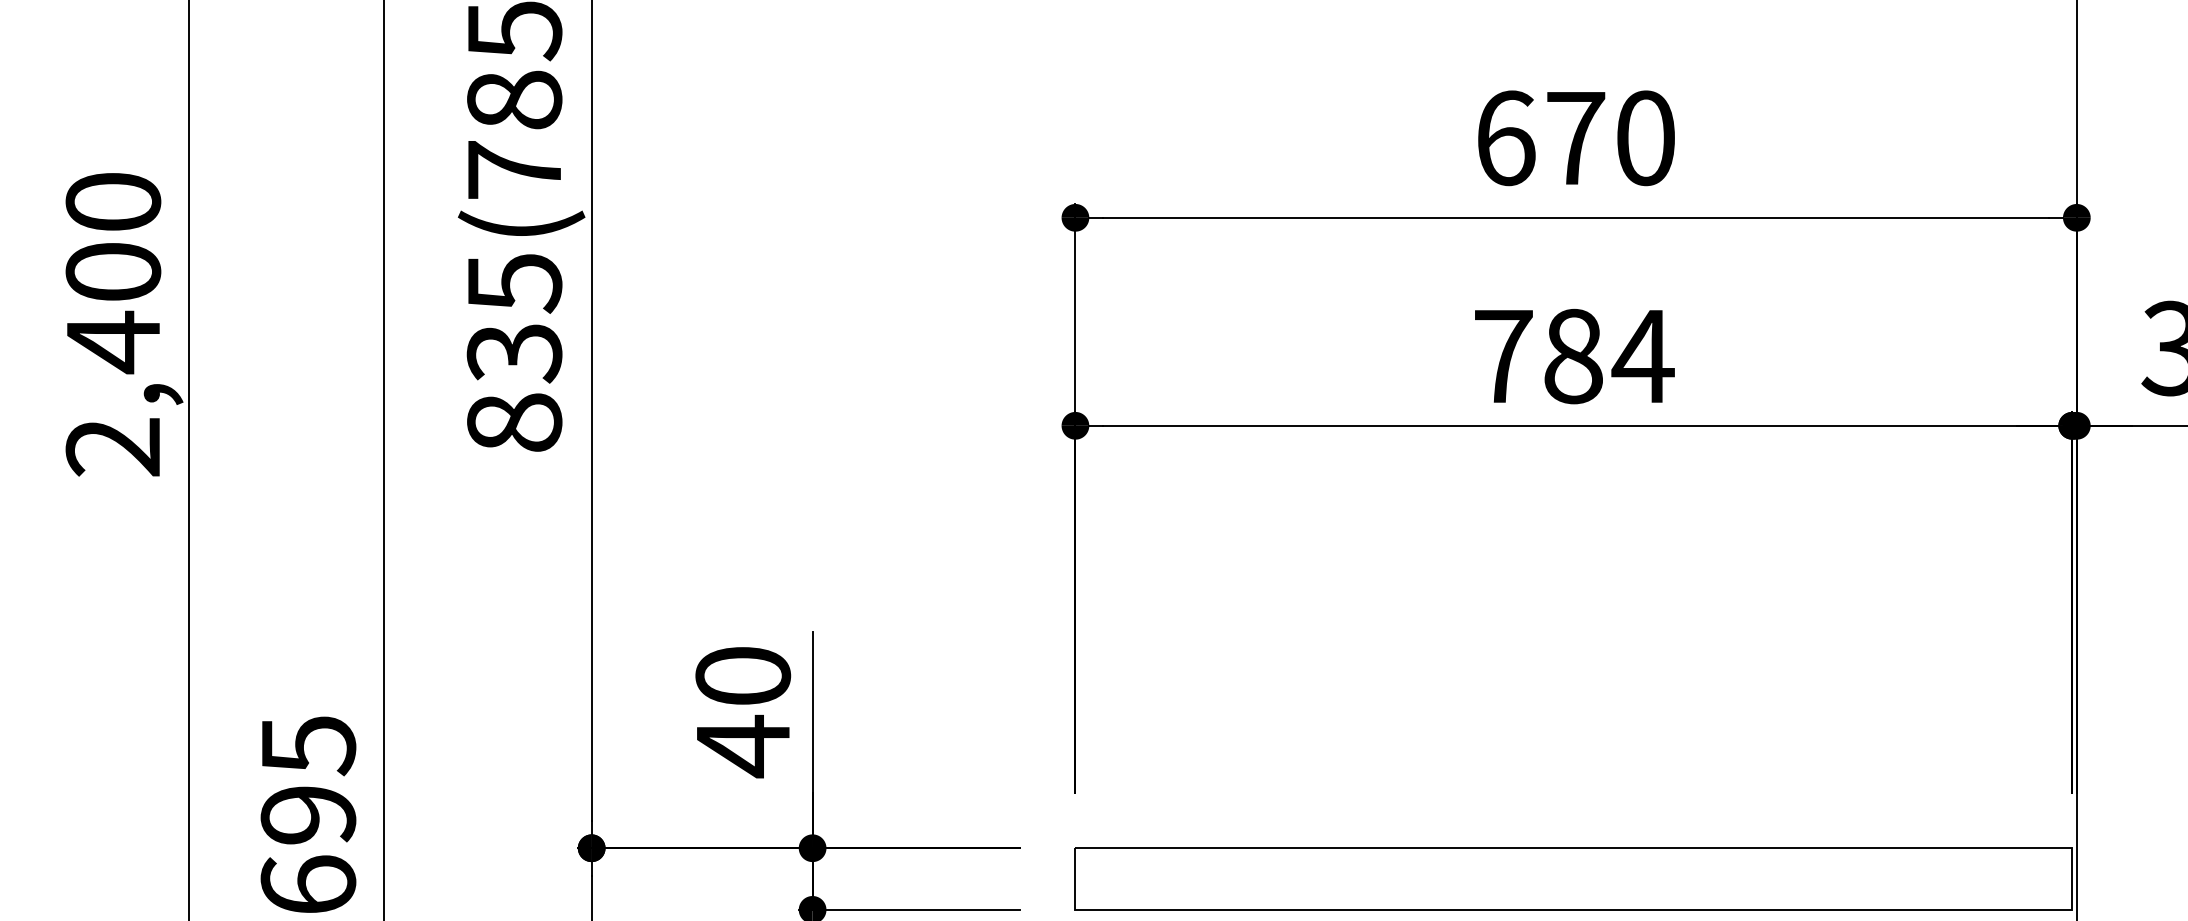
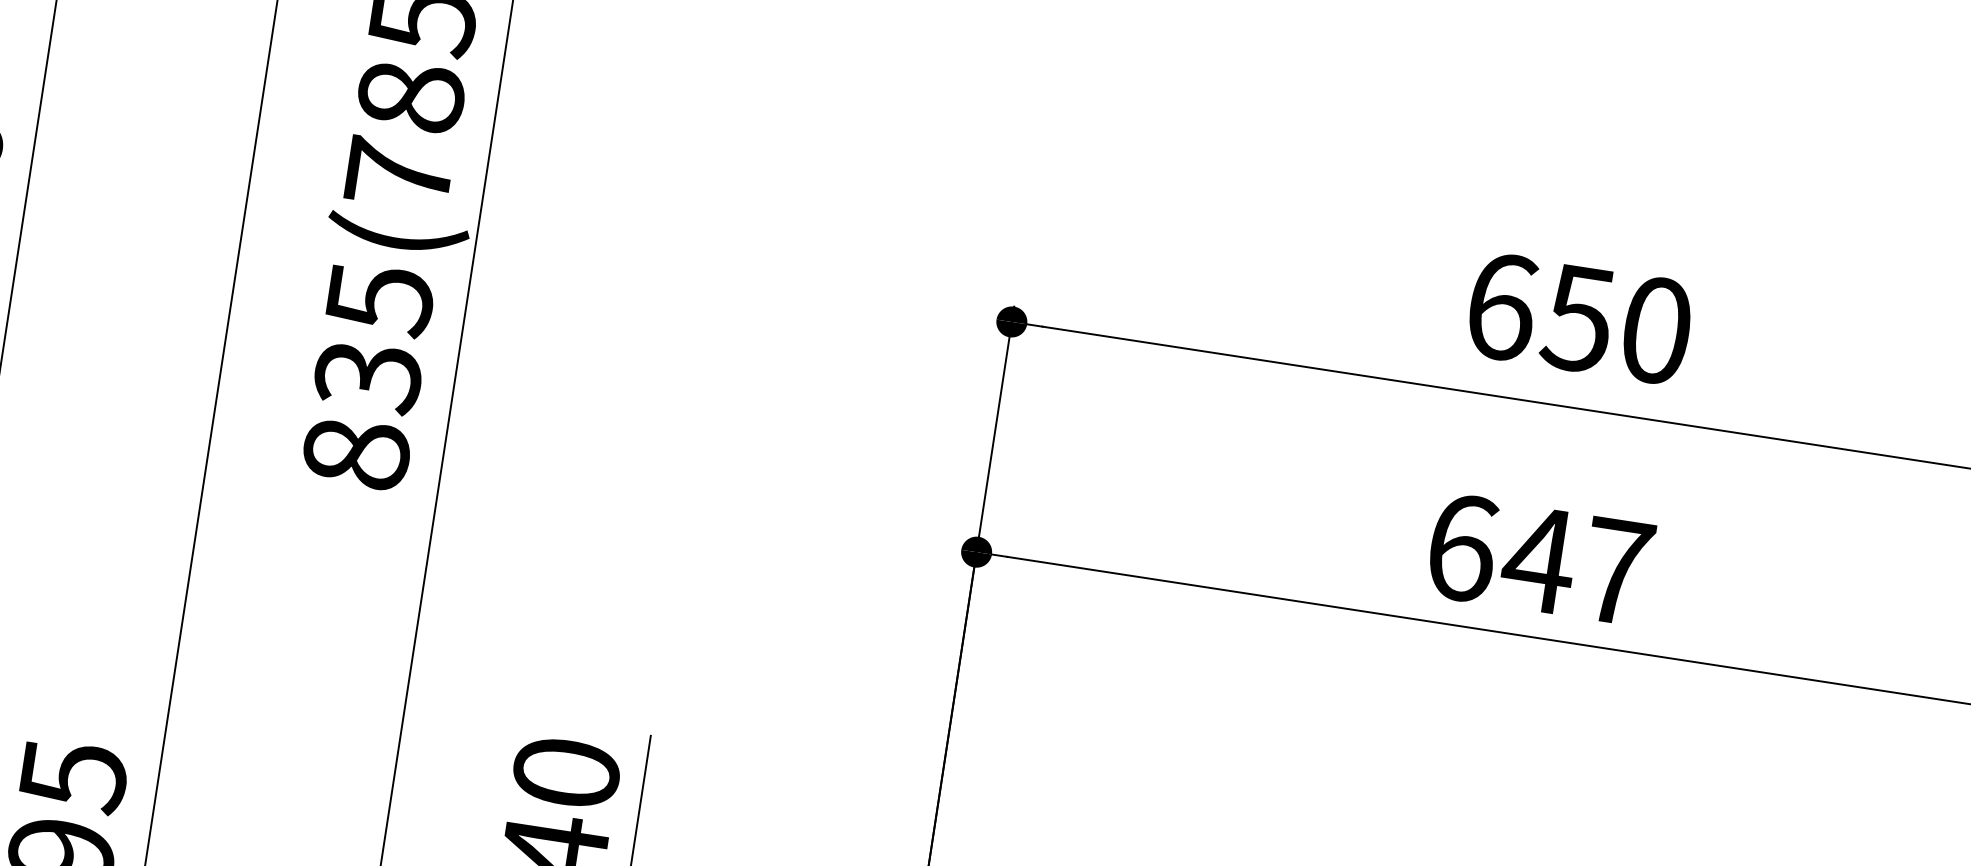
text: (1574, 139) -> (1577, 319), 670 -> 650
text: (1574, 356) -> (1540, 559), 784 -> 647

